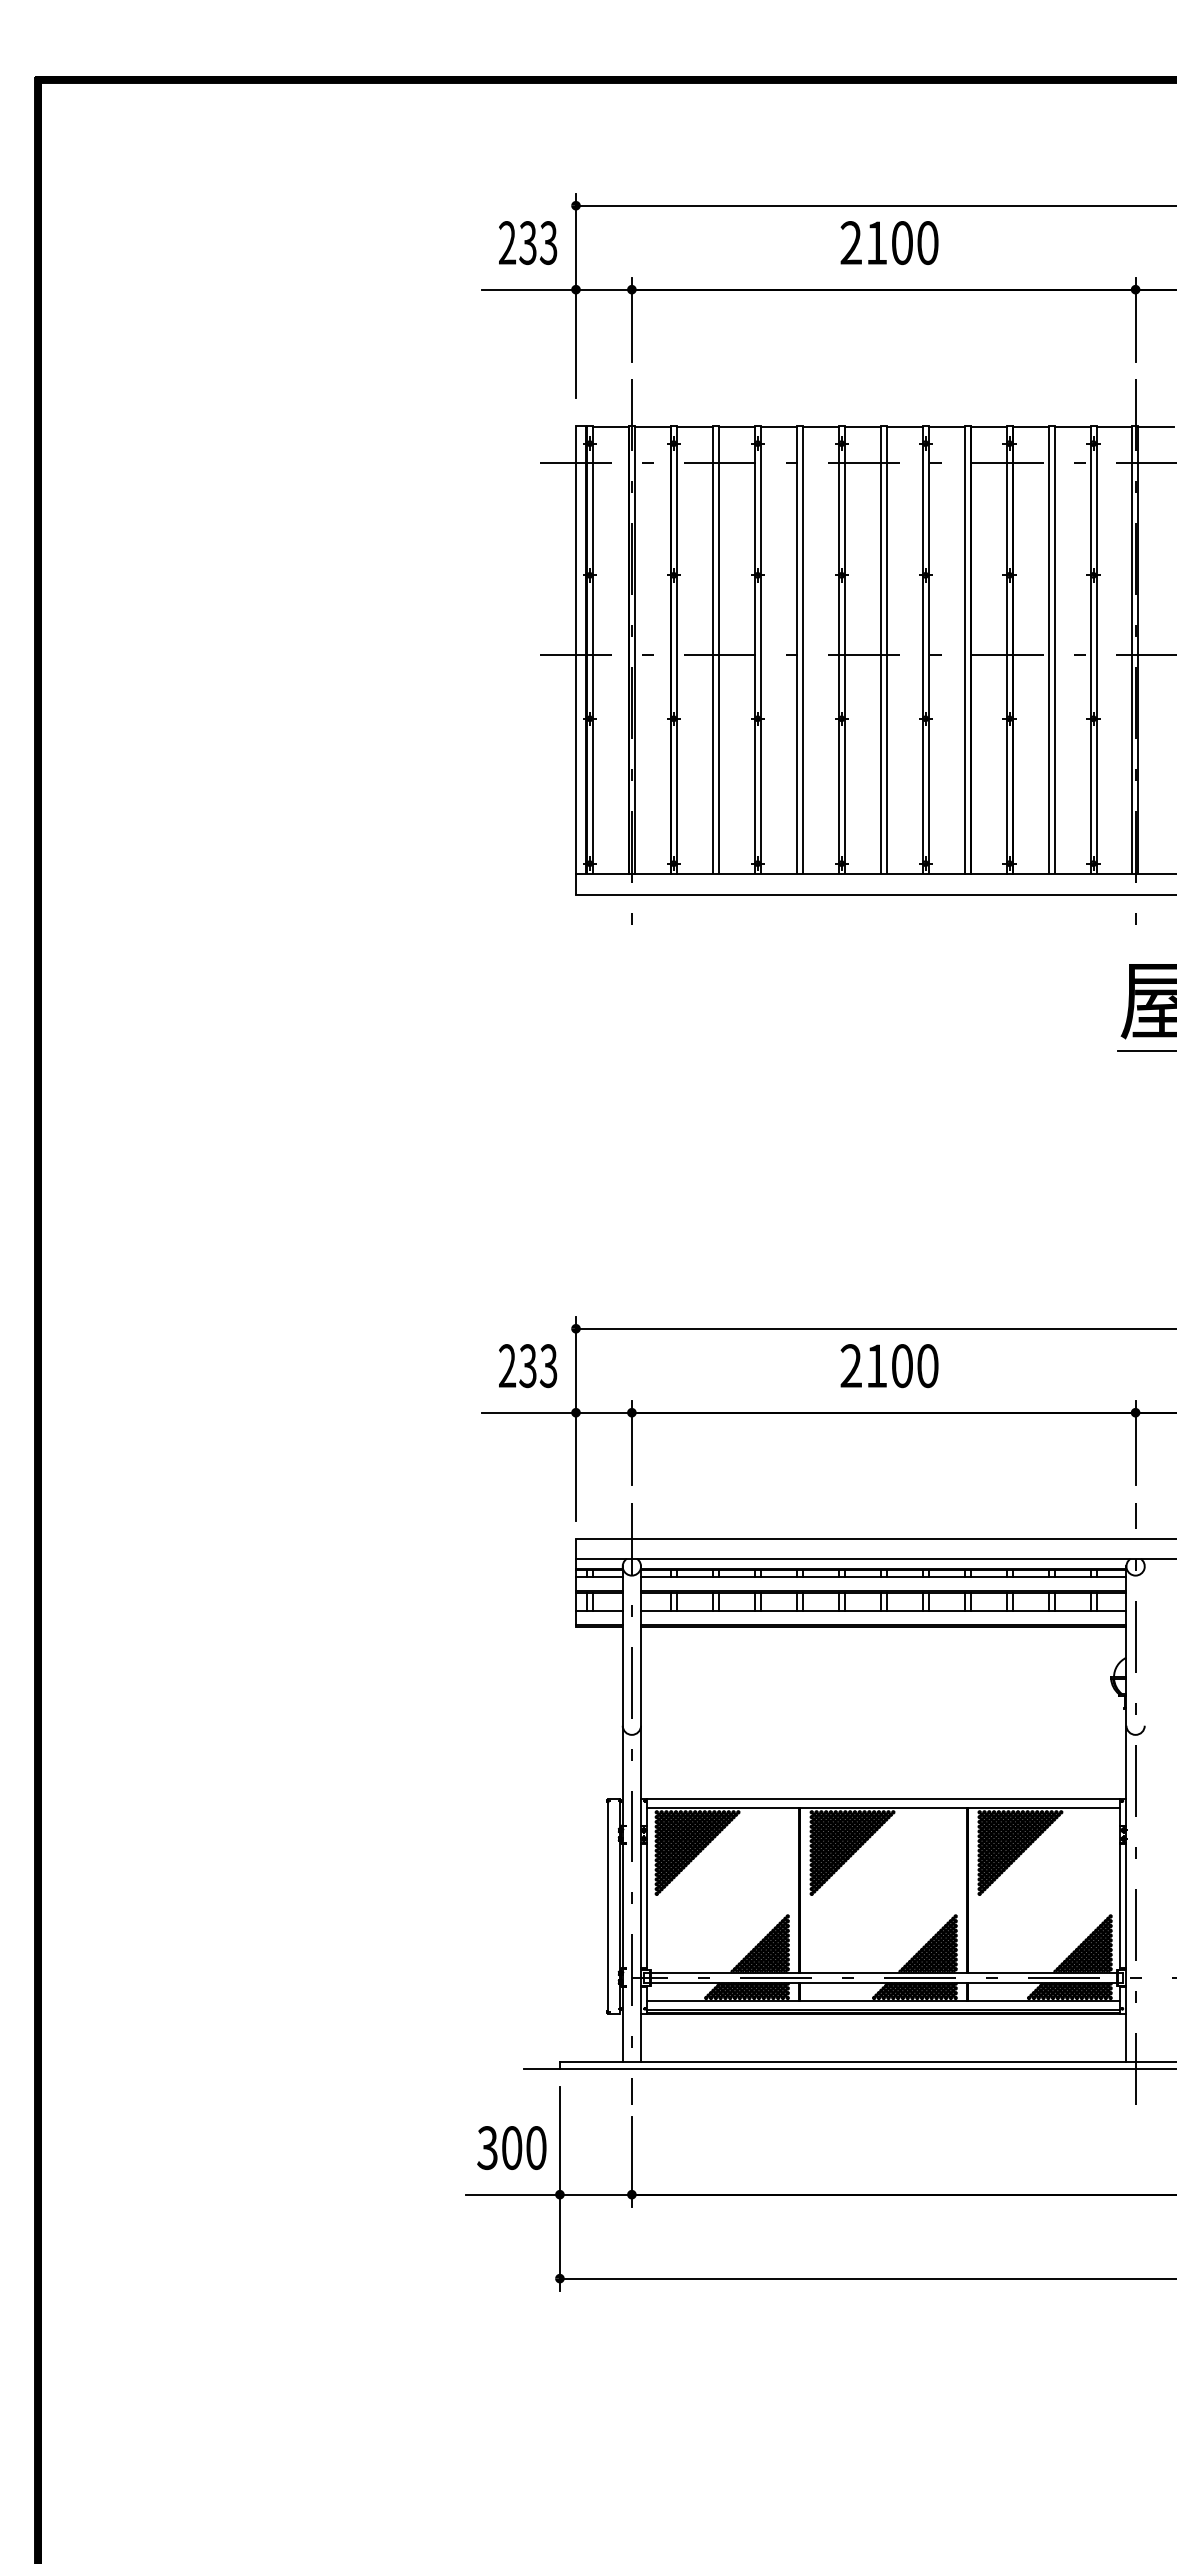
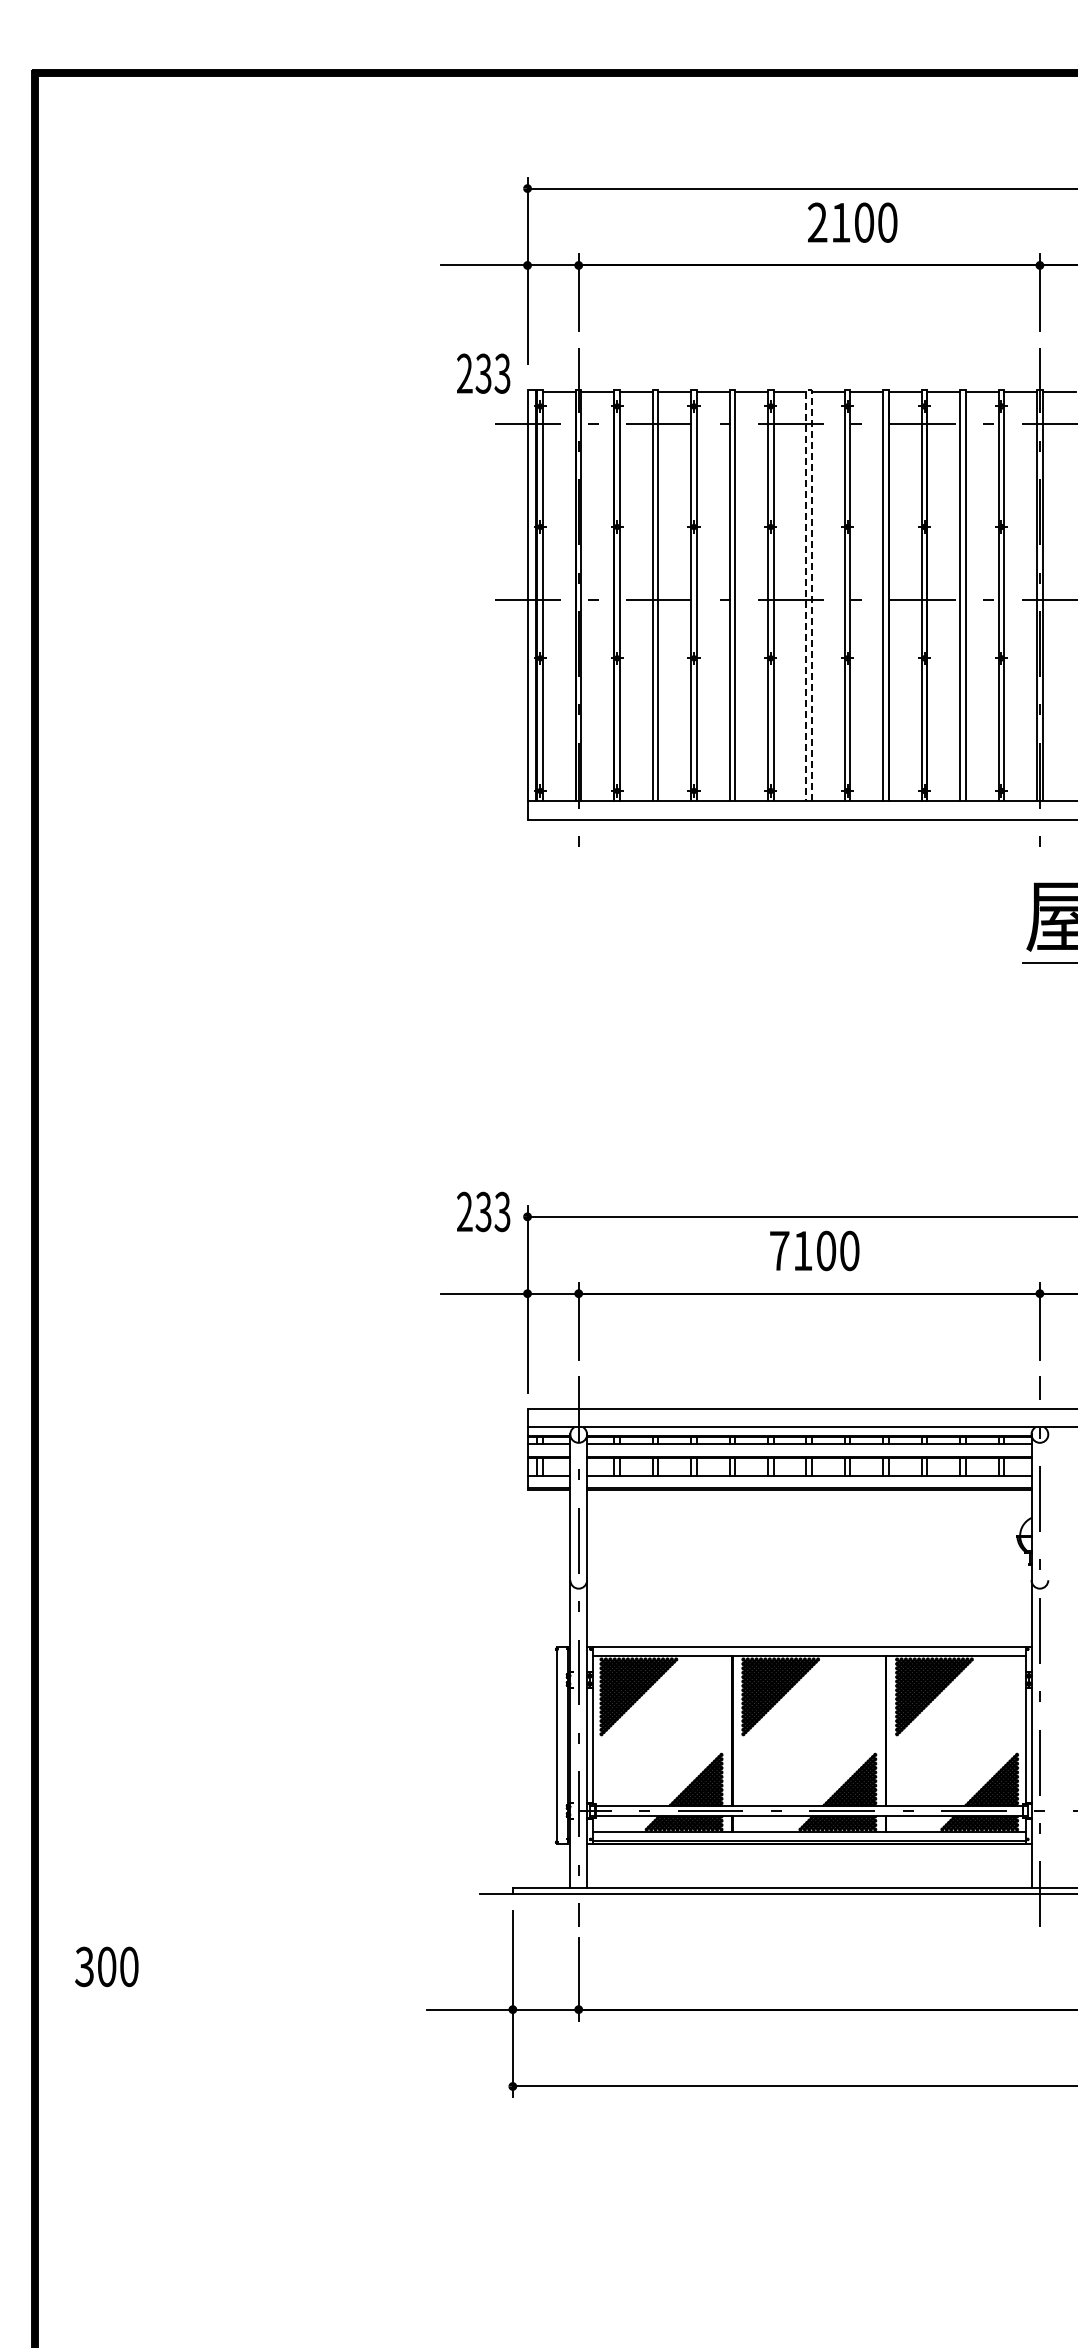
text: (527, 242) -> (483, 373), moved
text: (889, 242) -> (852, 222), moved
line: (883, 426) -> (809, 390), solid -> dashed
text: (527, 1365) -> (483, 1211), moved
text: (851, 1365) -> (779, 1250), 2100 -> 7100
text: (511, 2147) -> (106, 1966), moved

